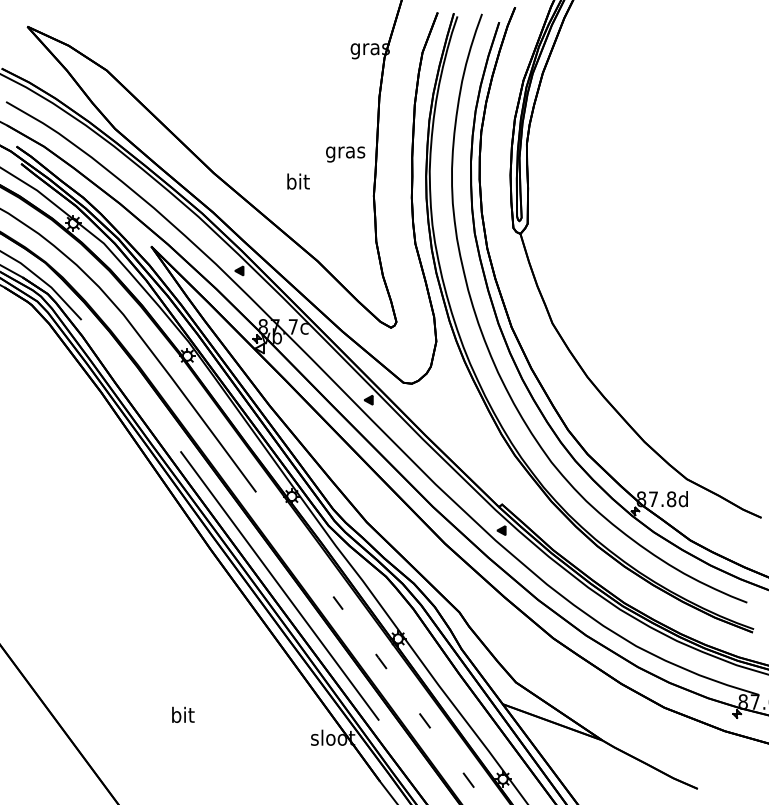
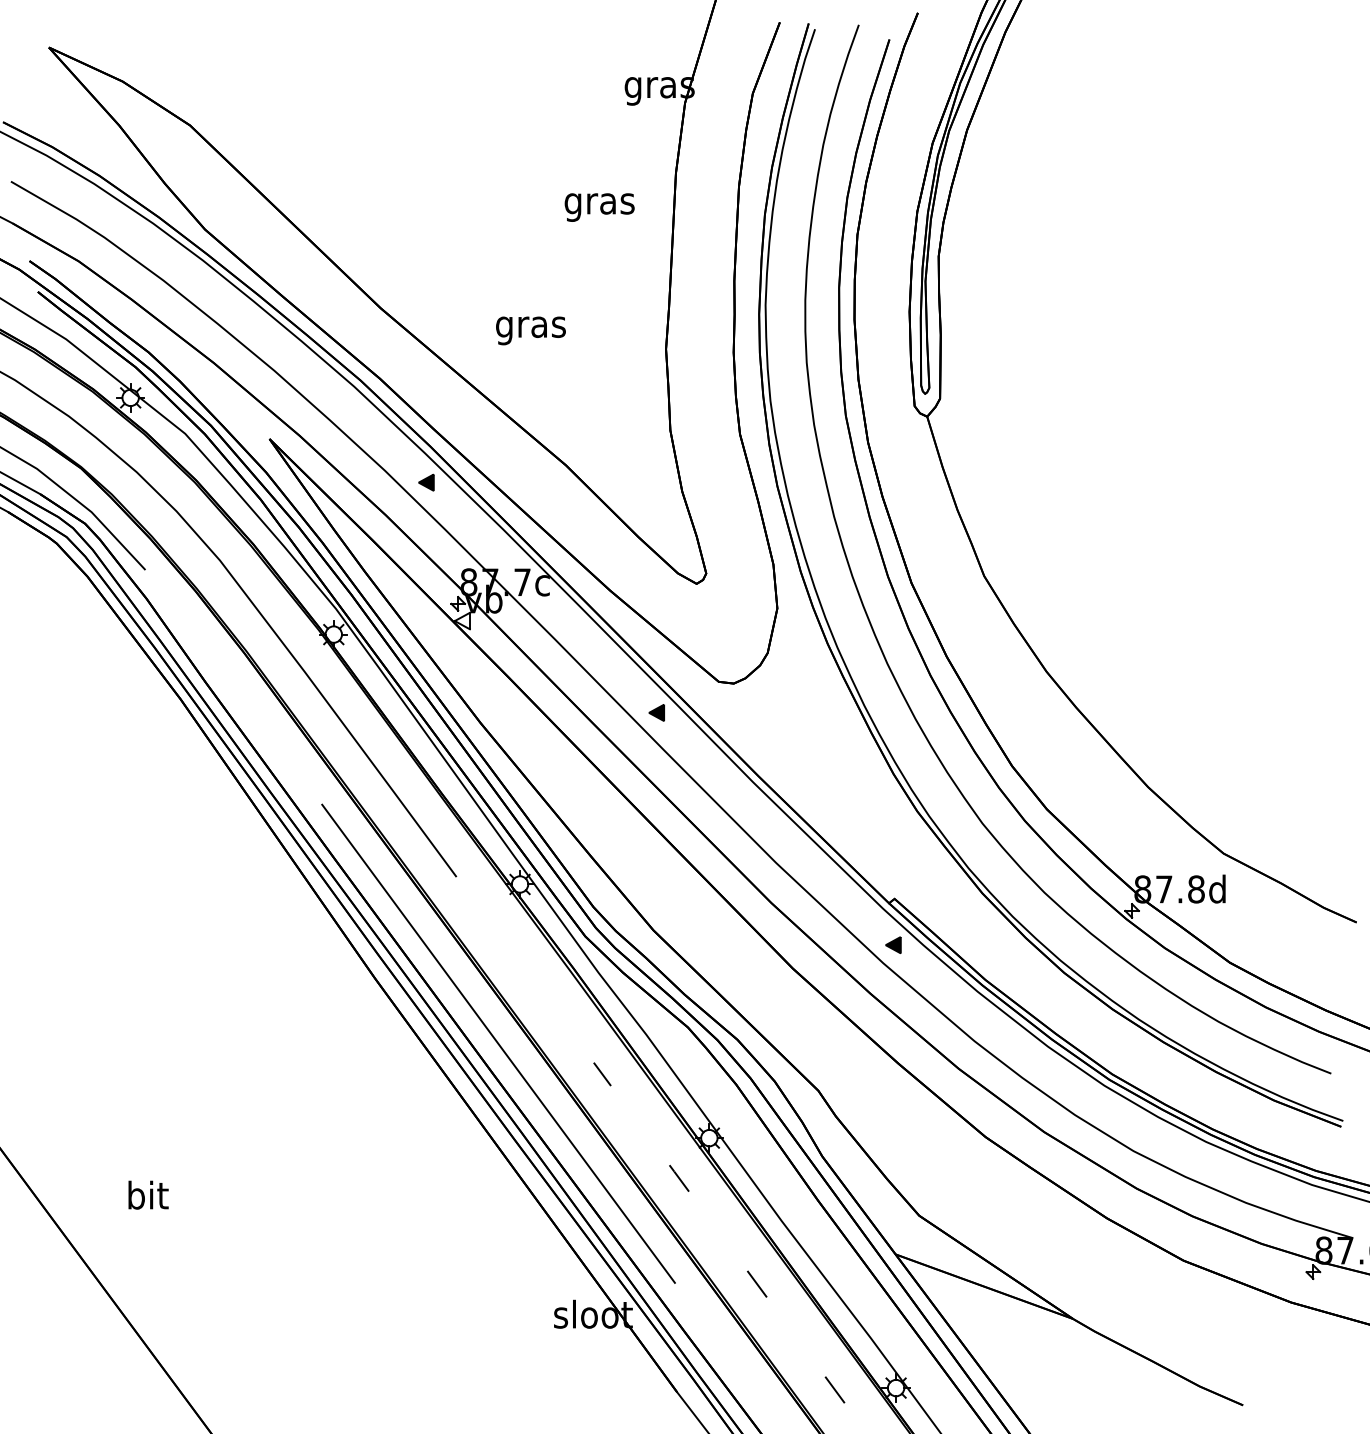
text: (345, 154) -> (599, 207), moved
text: (297, 183) -> (530, 326), bit -> gras
text: (183, 714) -> (148, 1194), moved

